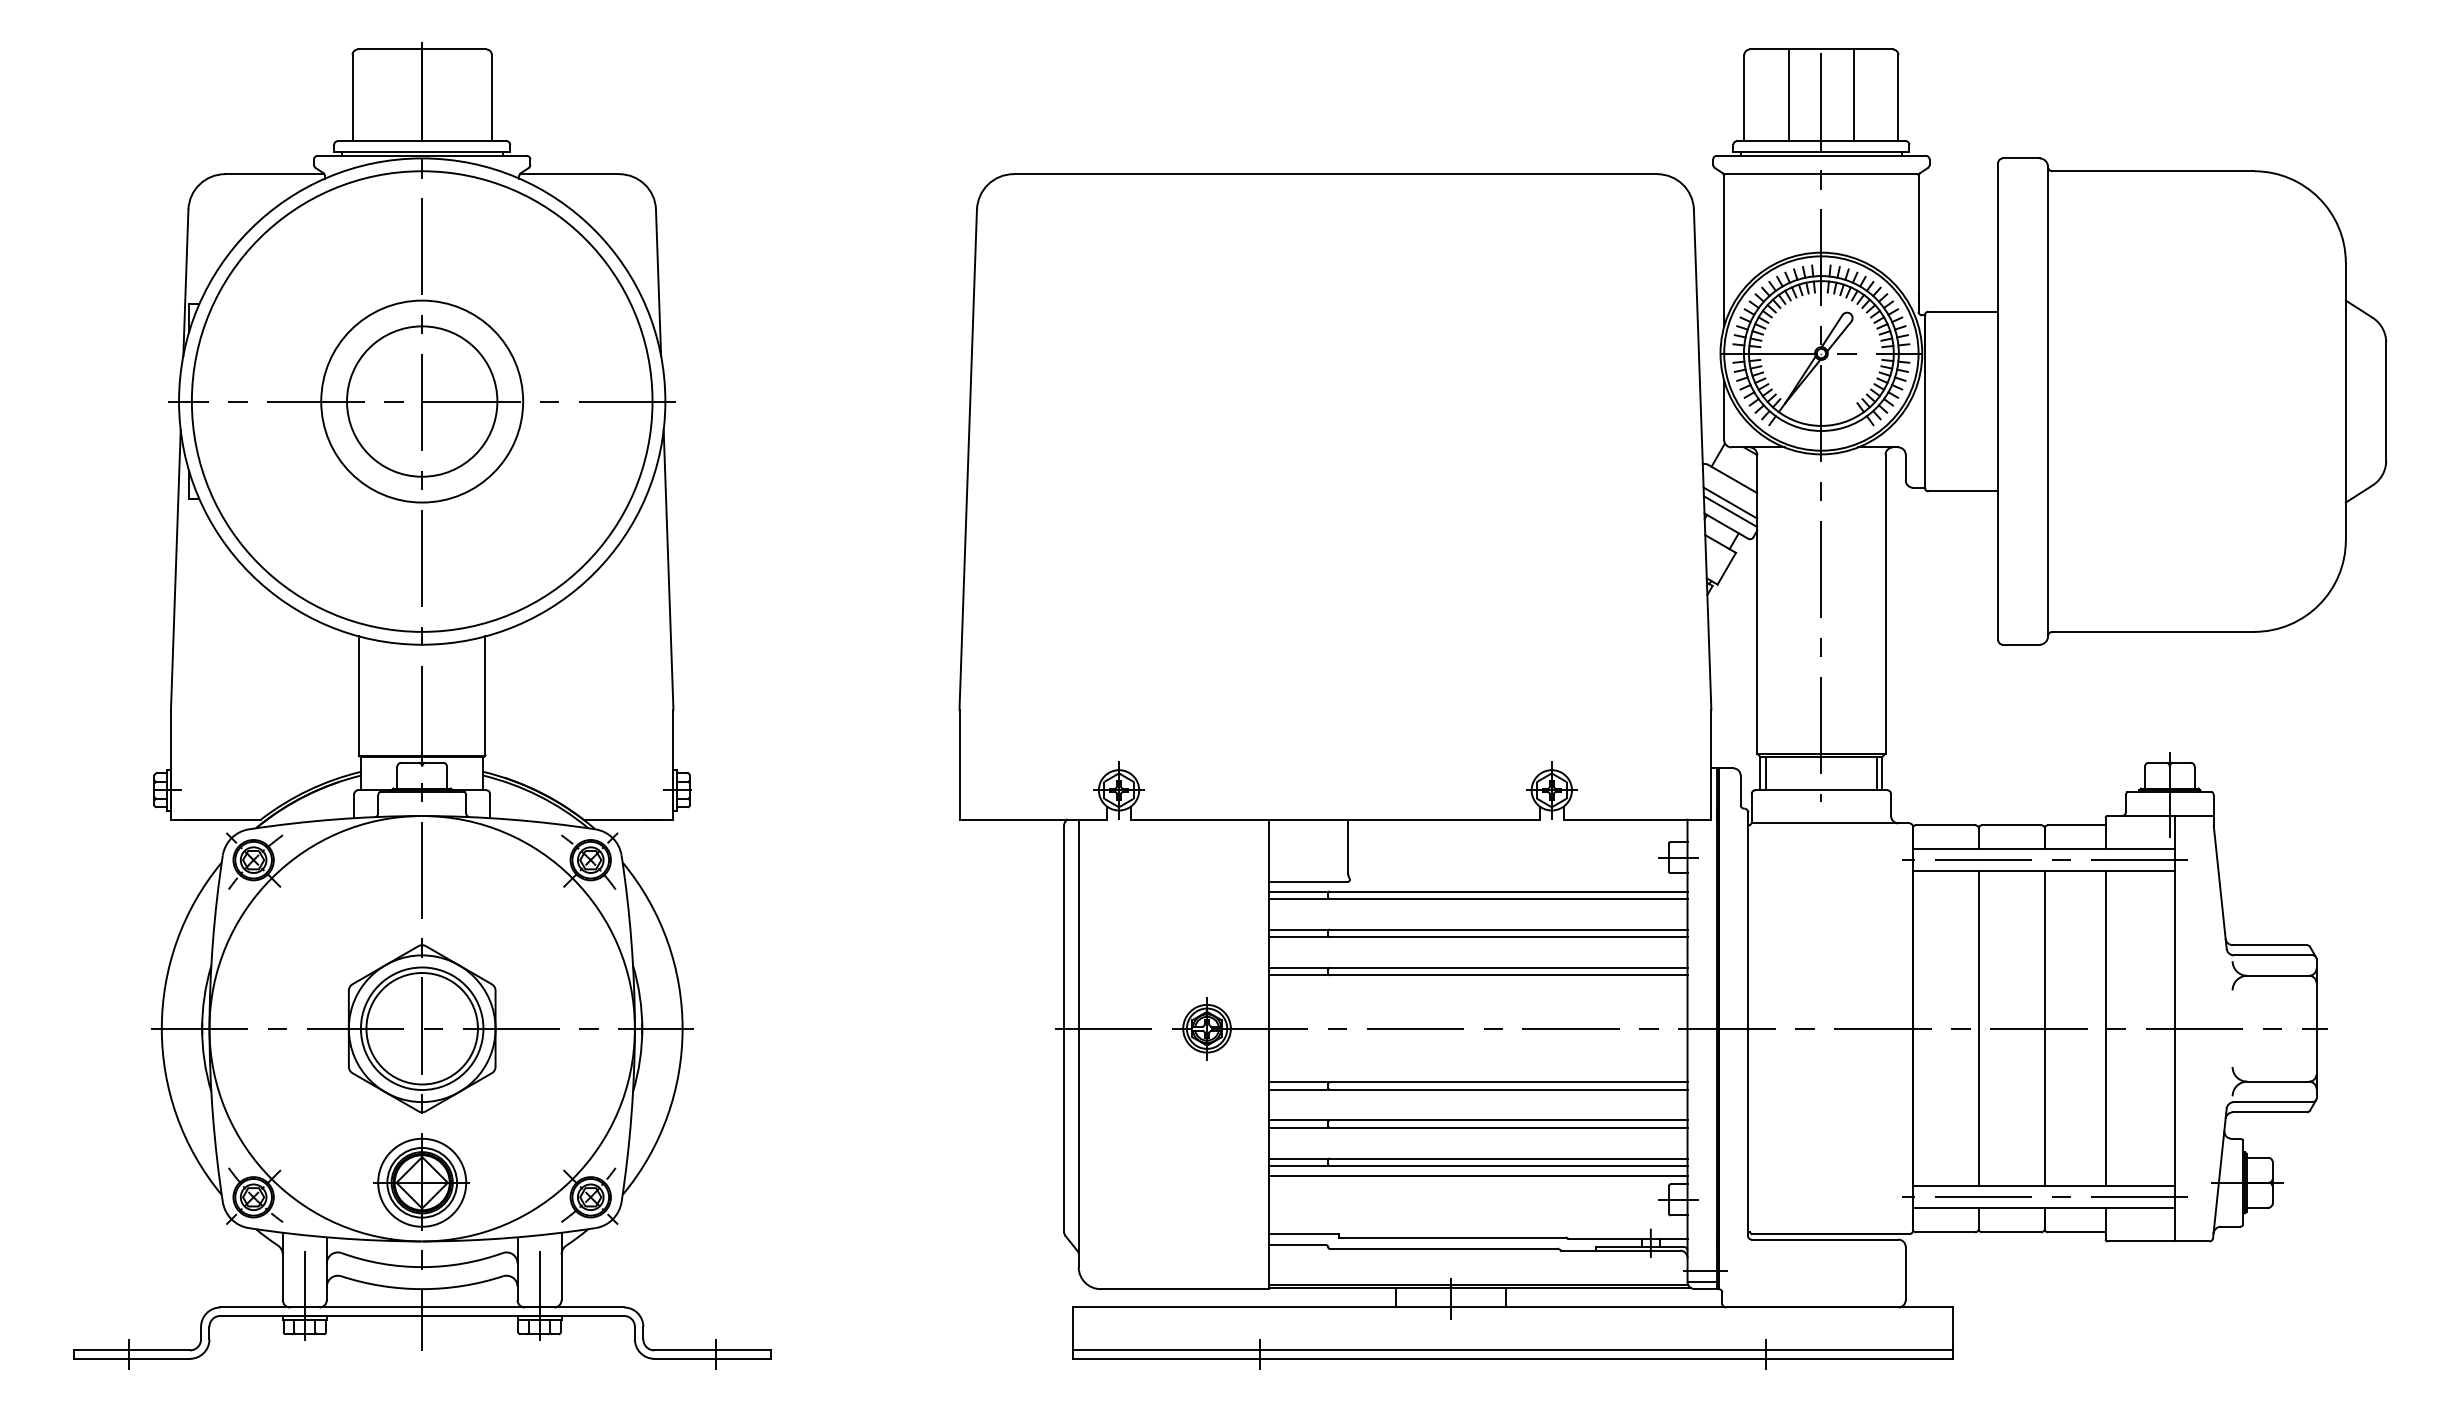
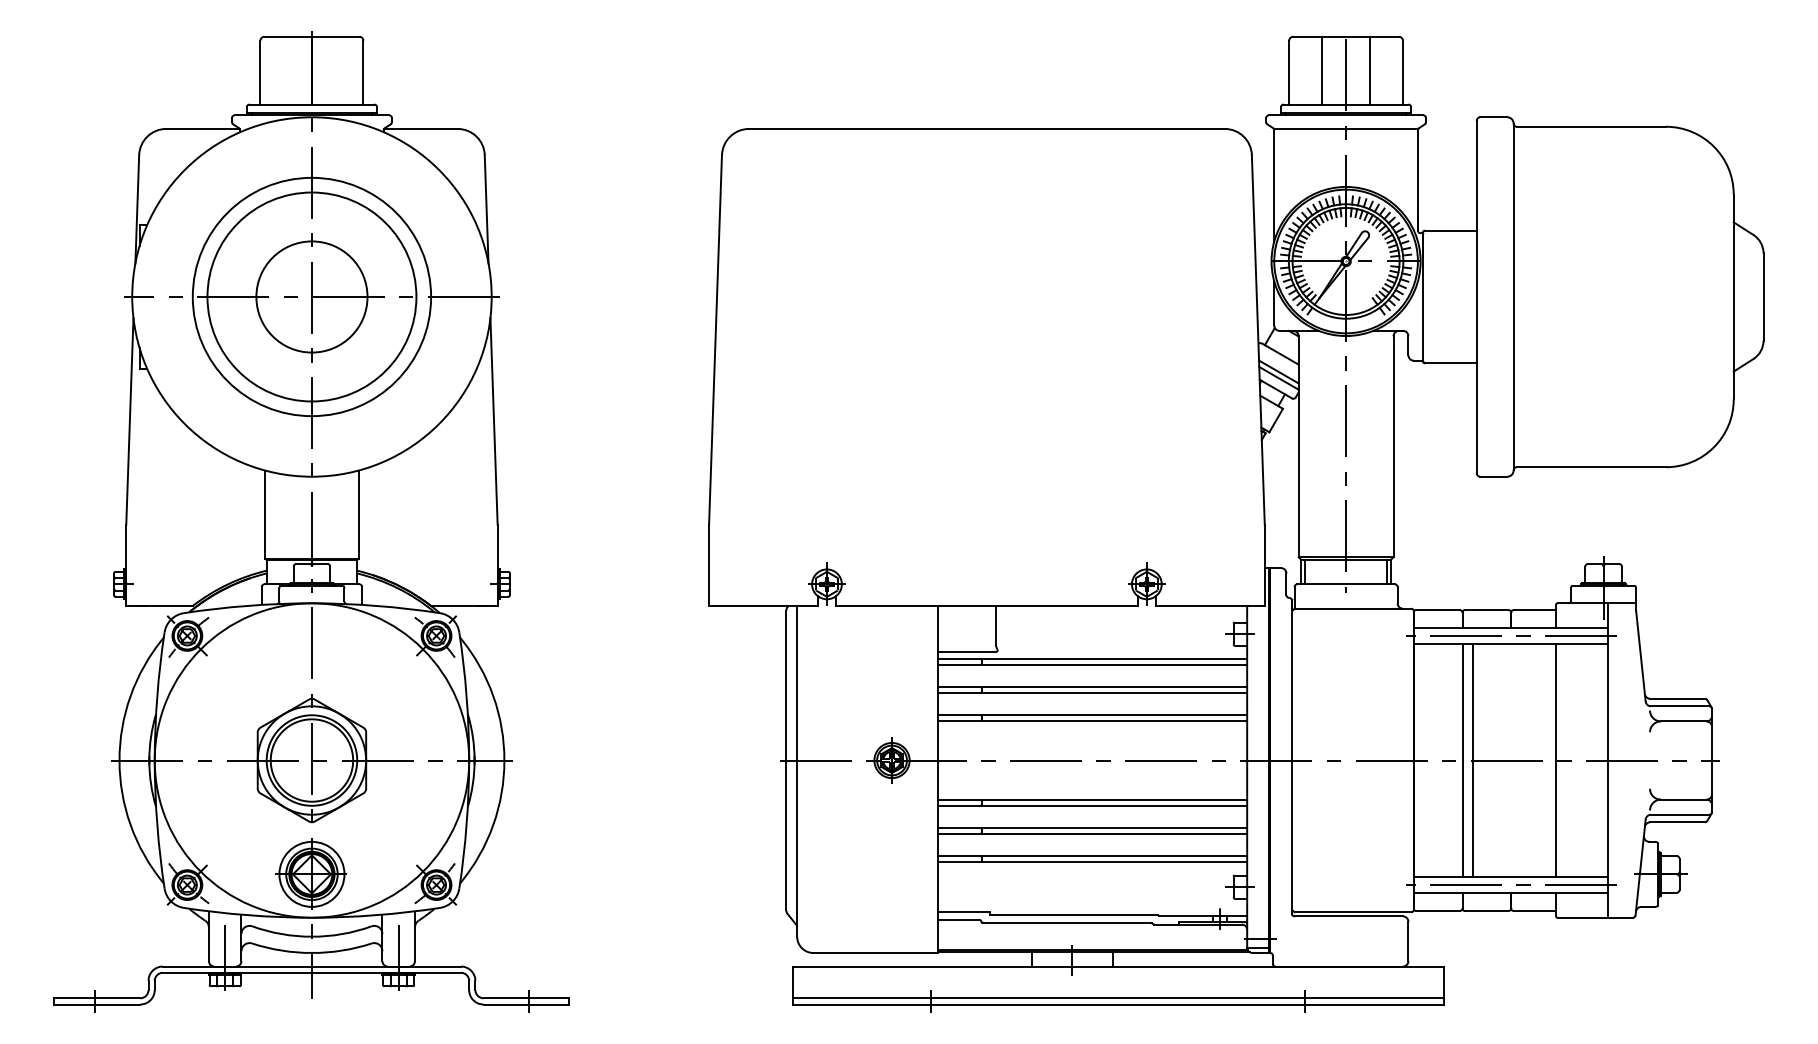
circle: (421, 401) -> (311, 296), size x0.7
circle: (422, 401) -> (312, 296), size x1.4
line: (2045, 1028) -> (1473, 760), moved
line: (1478, 1175) -> (1092, 869), removed

